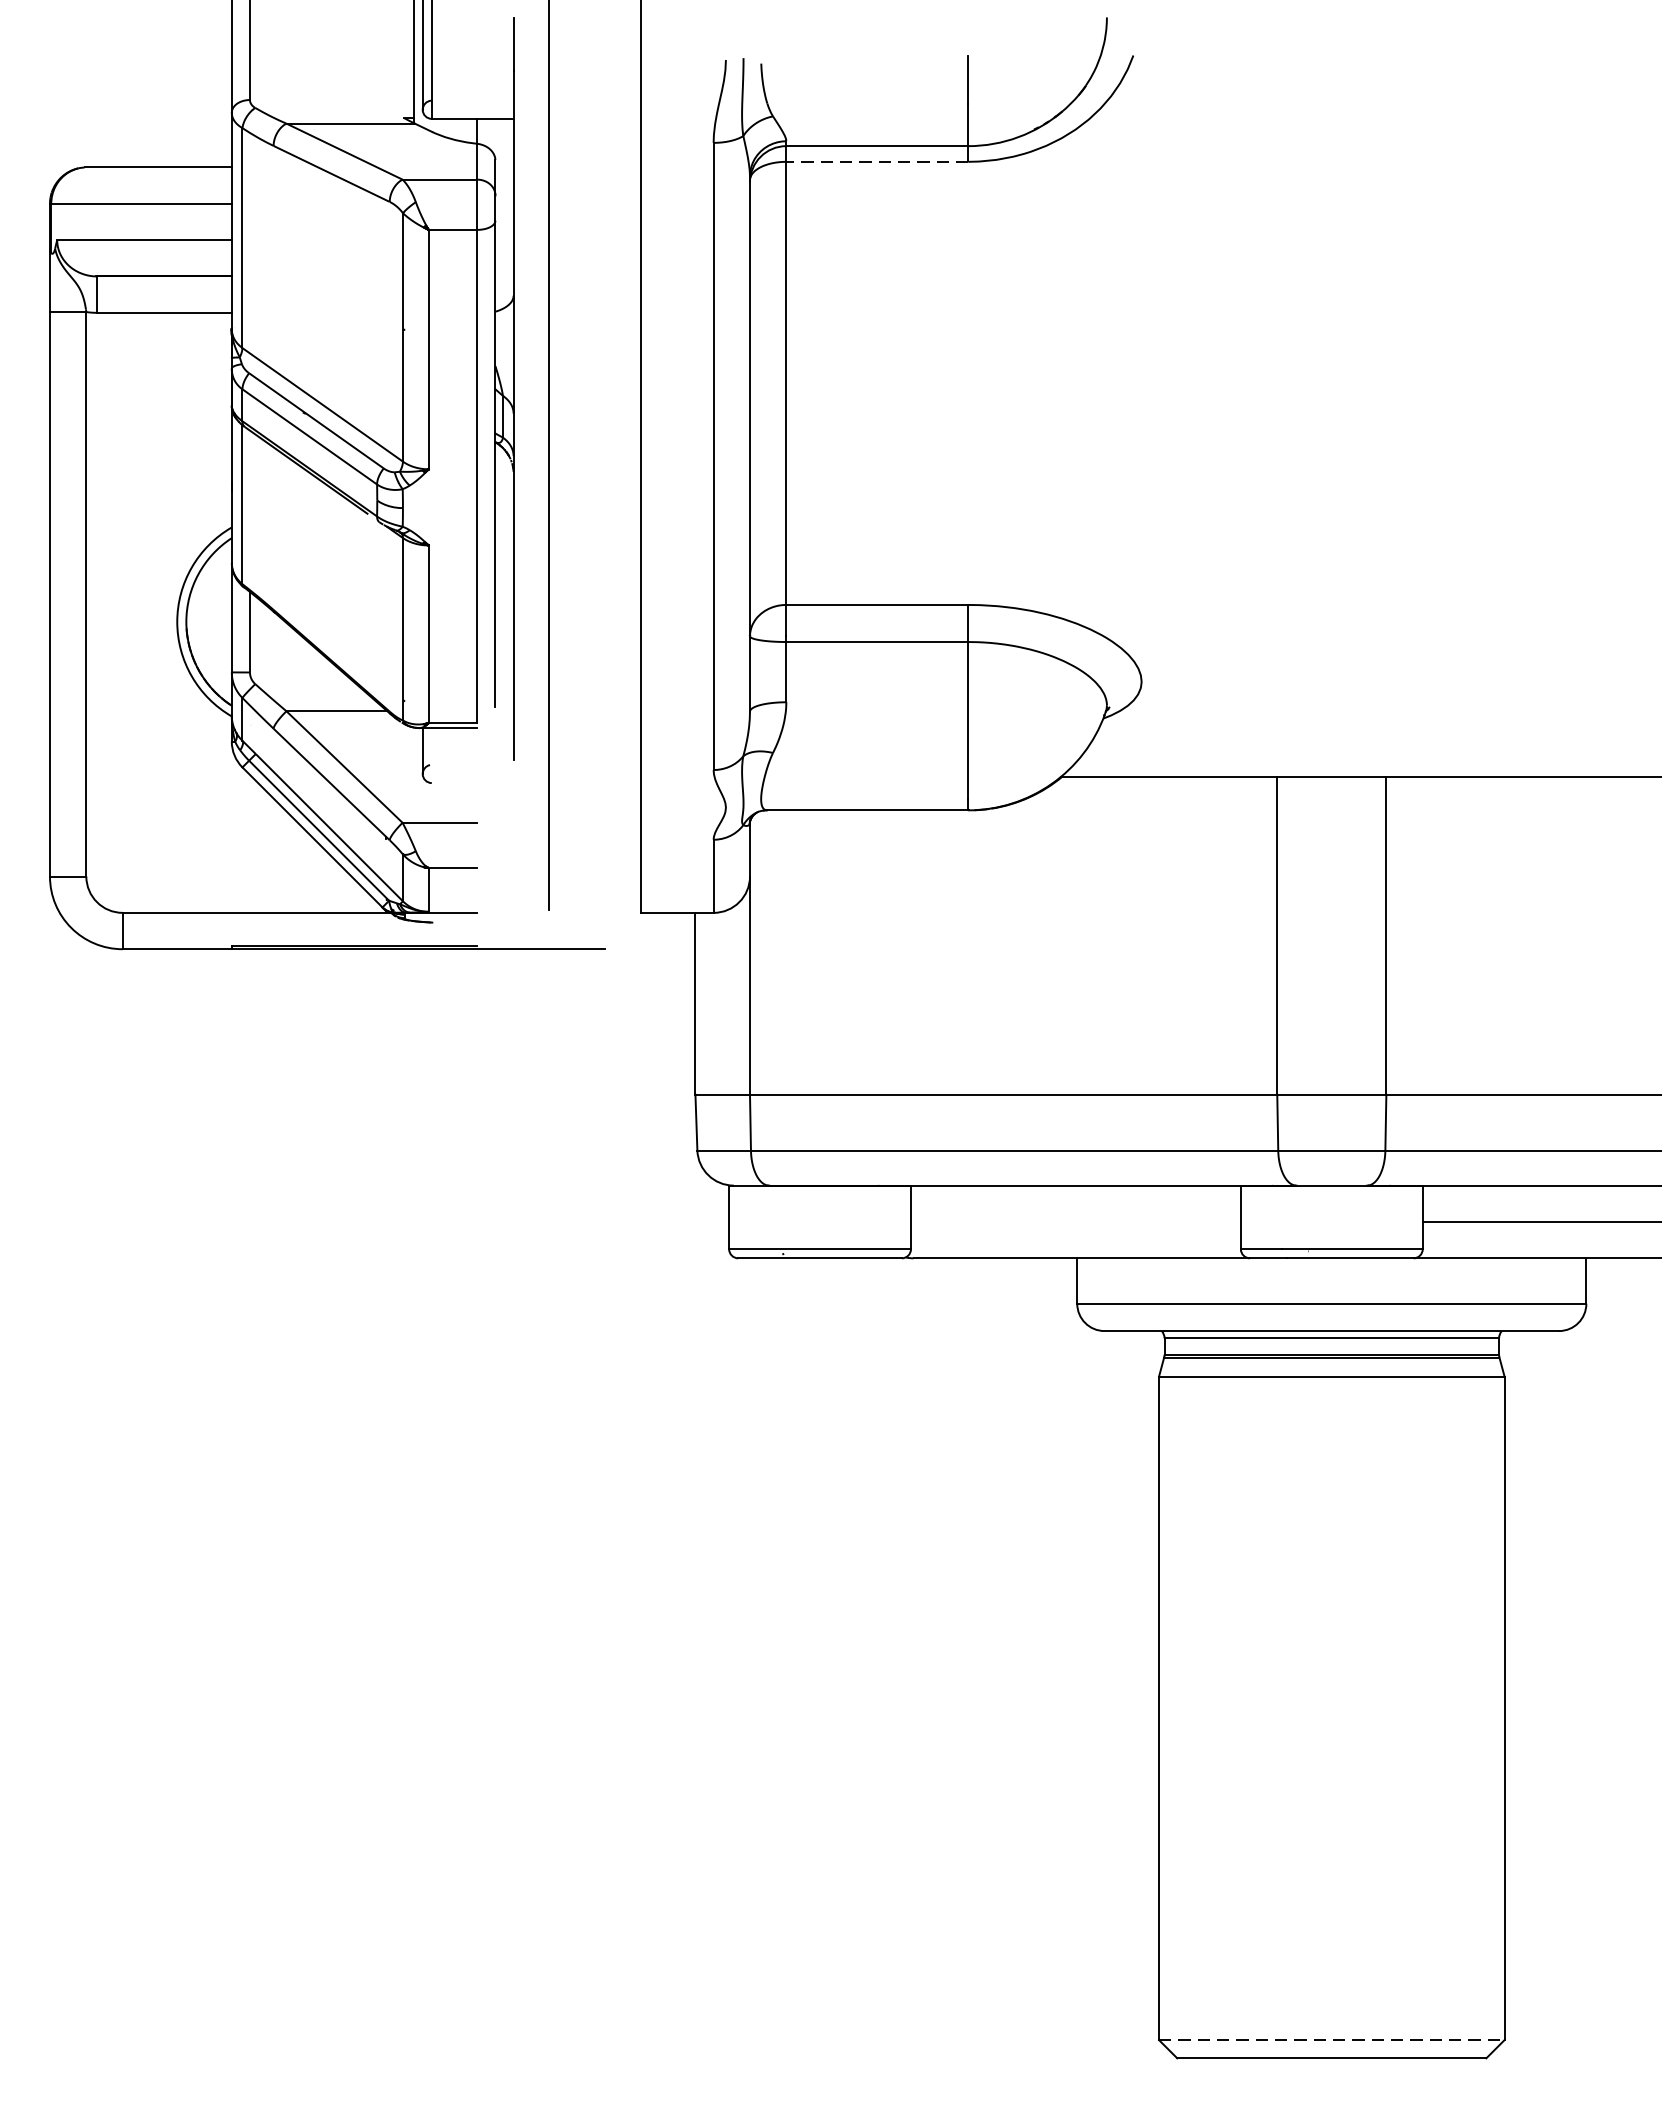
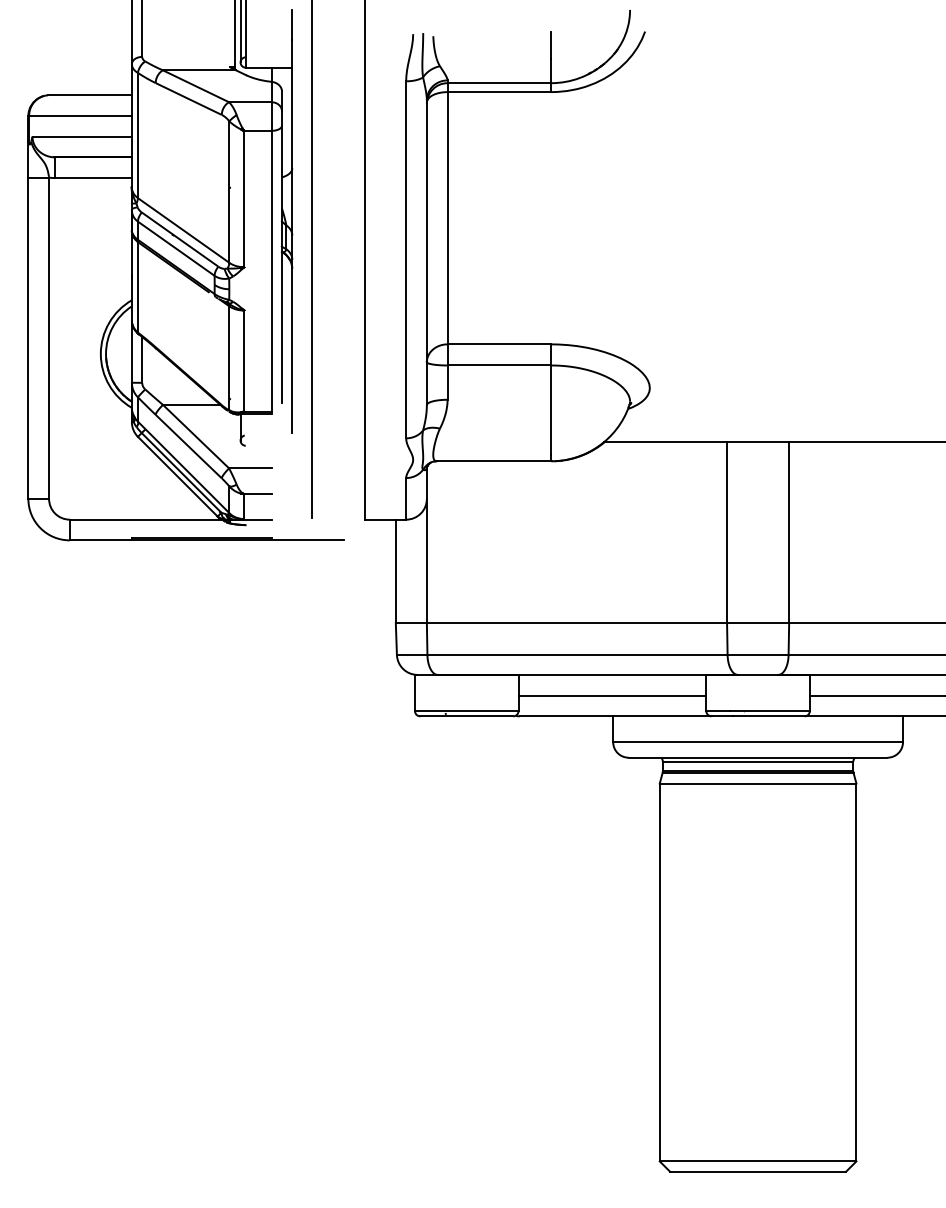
line: (877, 162) -> (499, 92), dashed -> solid
line: (1076, 1221) -> (612, 695), added
line: (1332, 2040) -> (758, 1161), dashed -> solid

